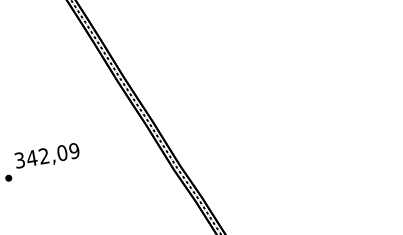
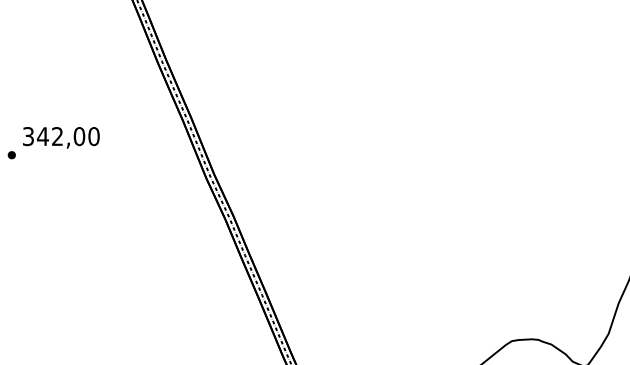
text: (74, 151) -> (93, 136), 342,09 -> 342,00

